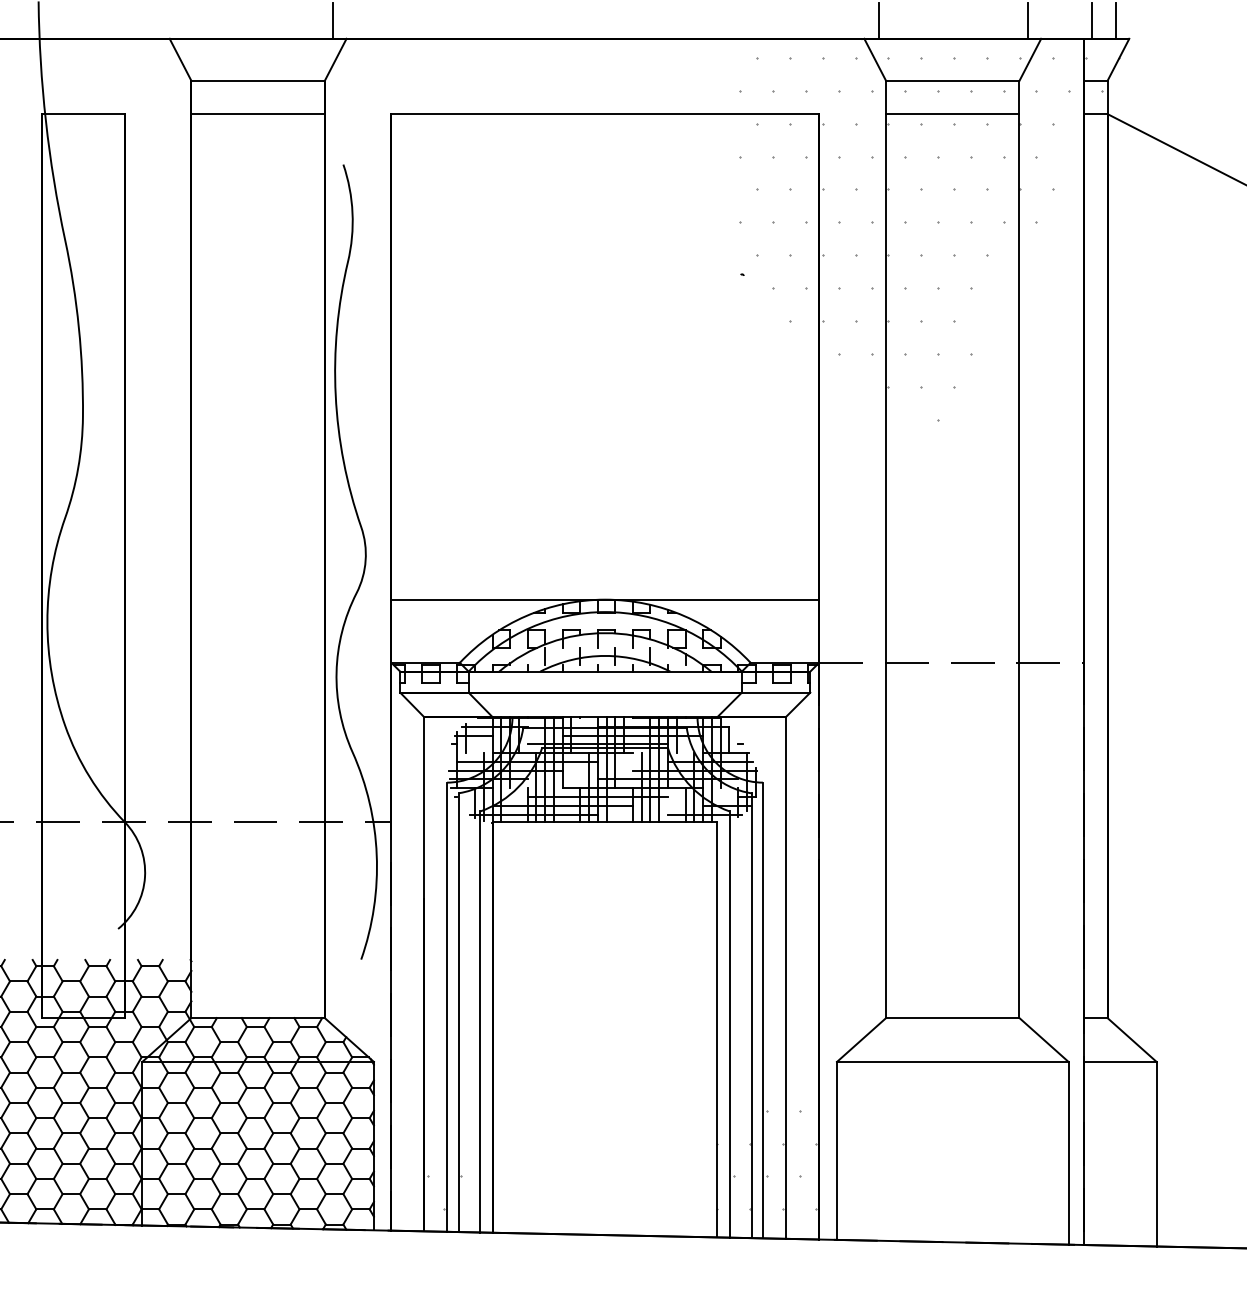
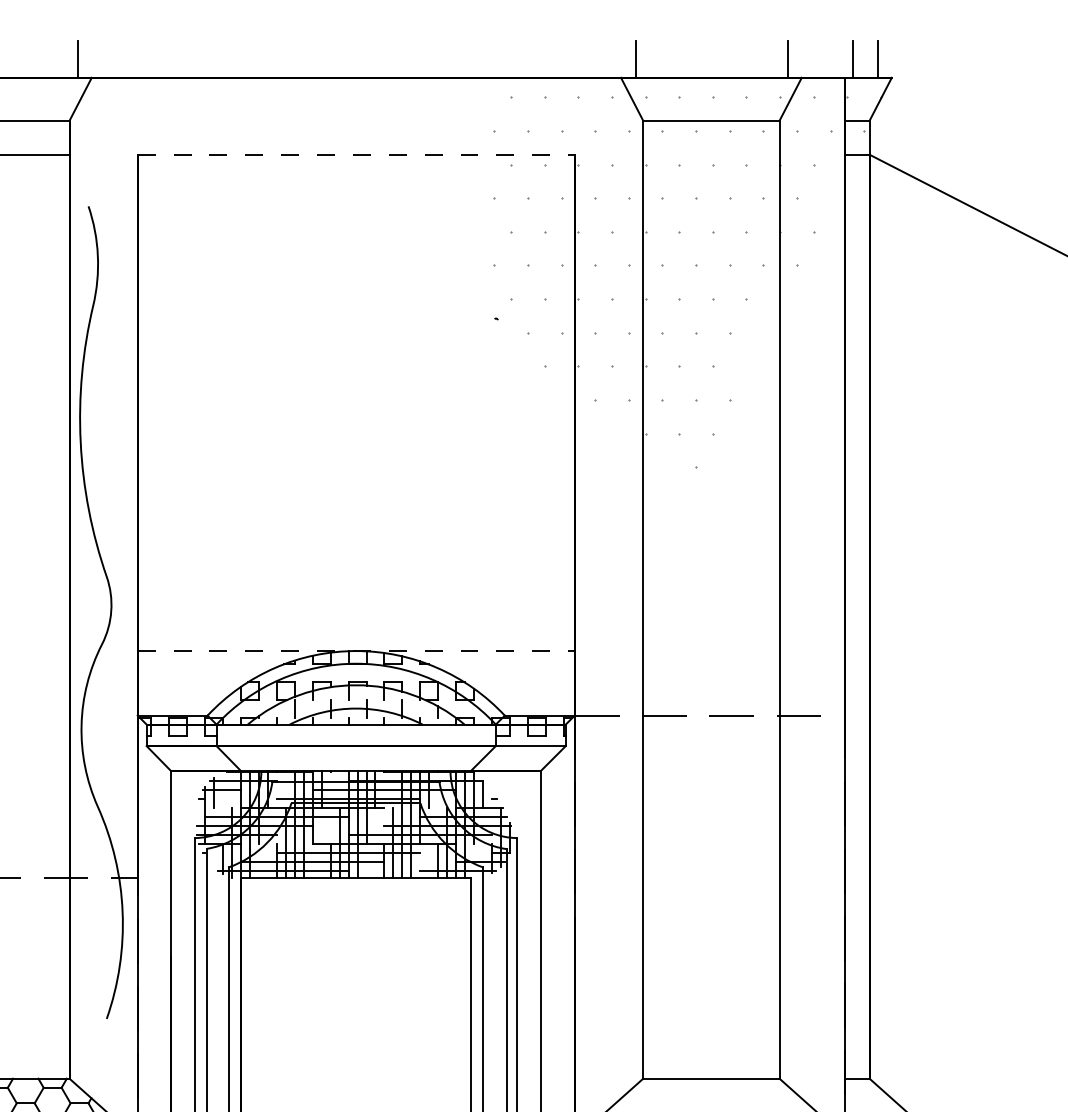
line: (605, 114) -> (356, 155), solid -> dashed
line: (952, 114) -> (711, 155), removed
line: (605, 599) -> (356, 650), solid -> dashed

